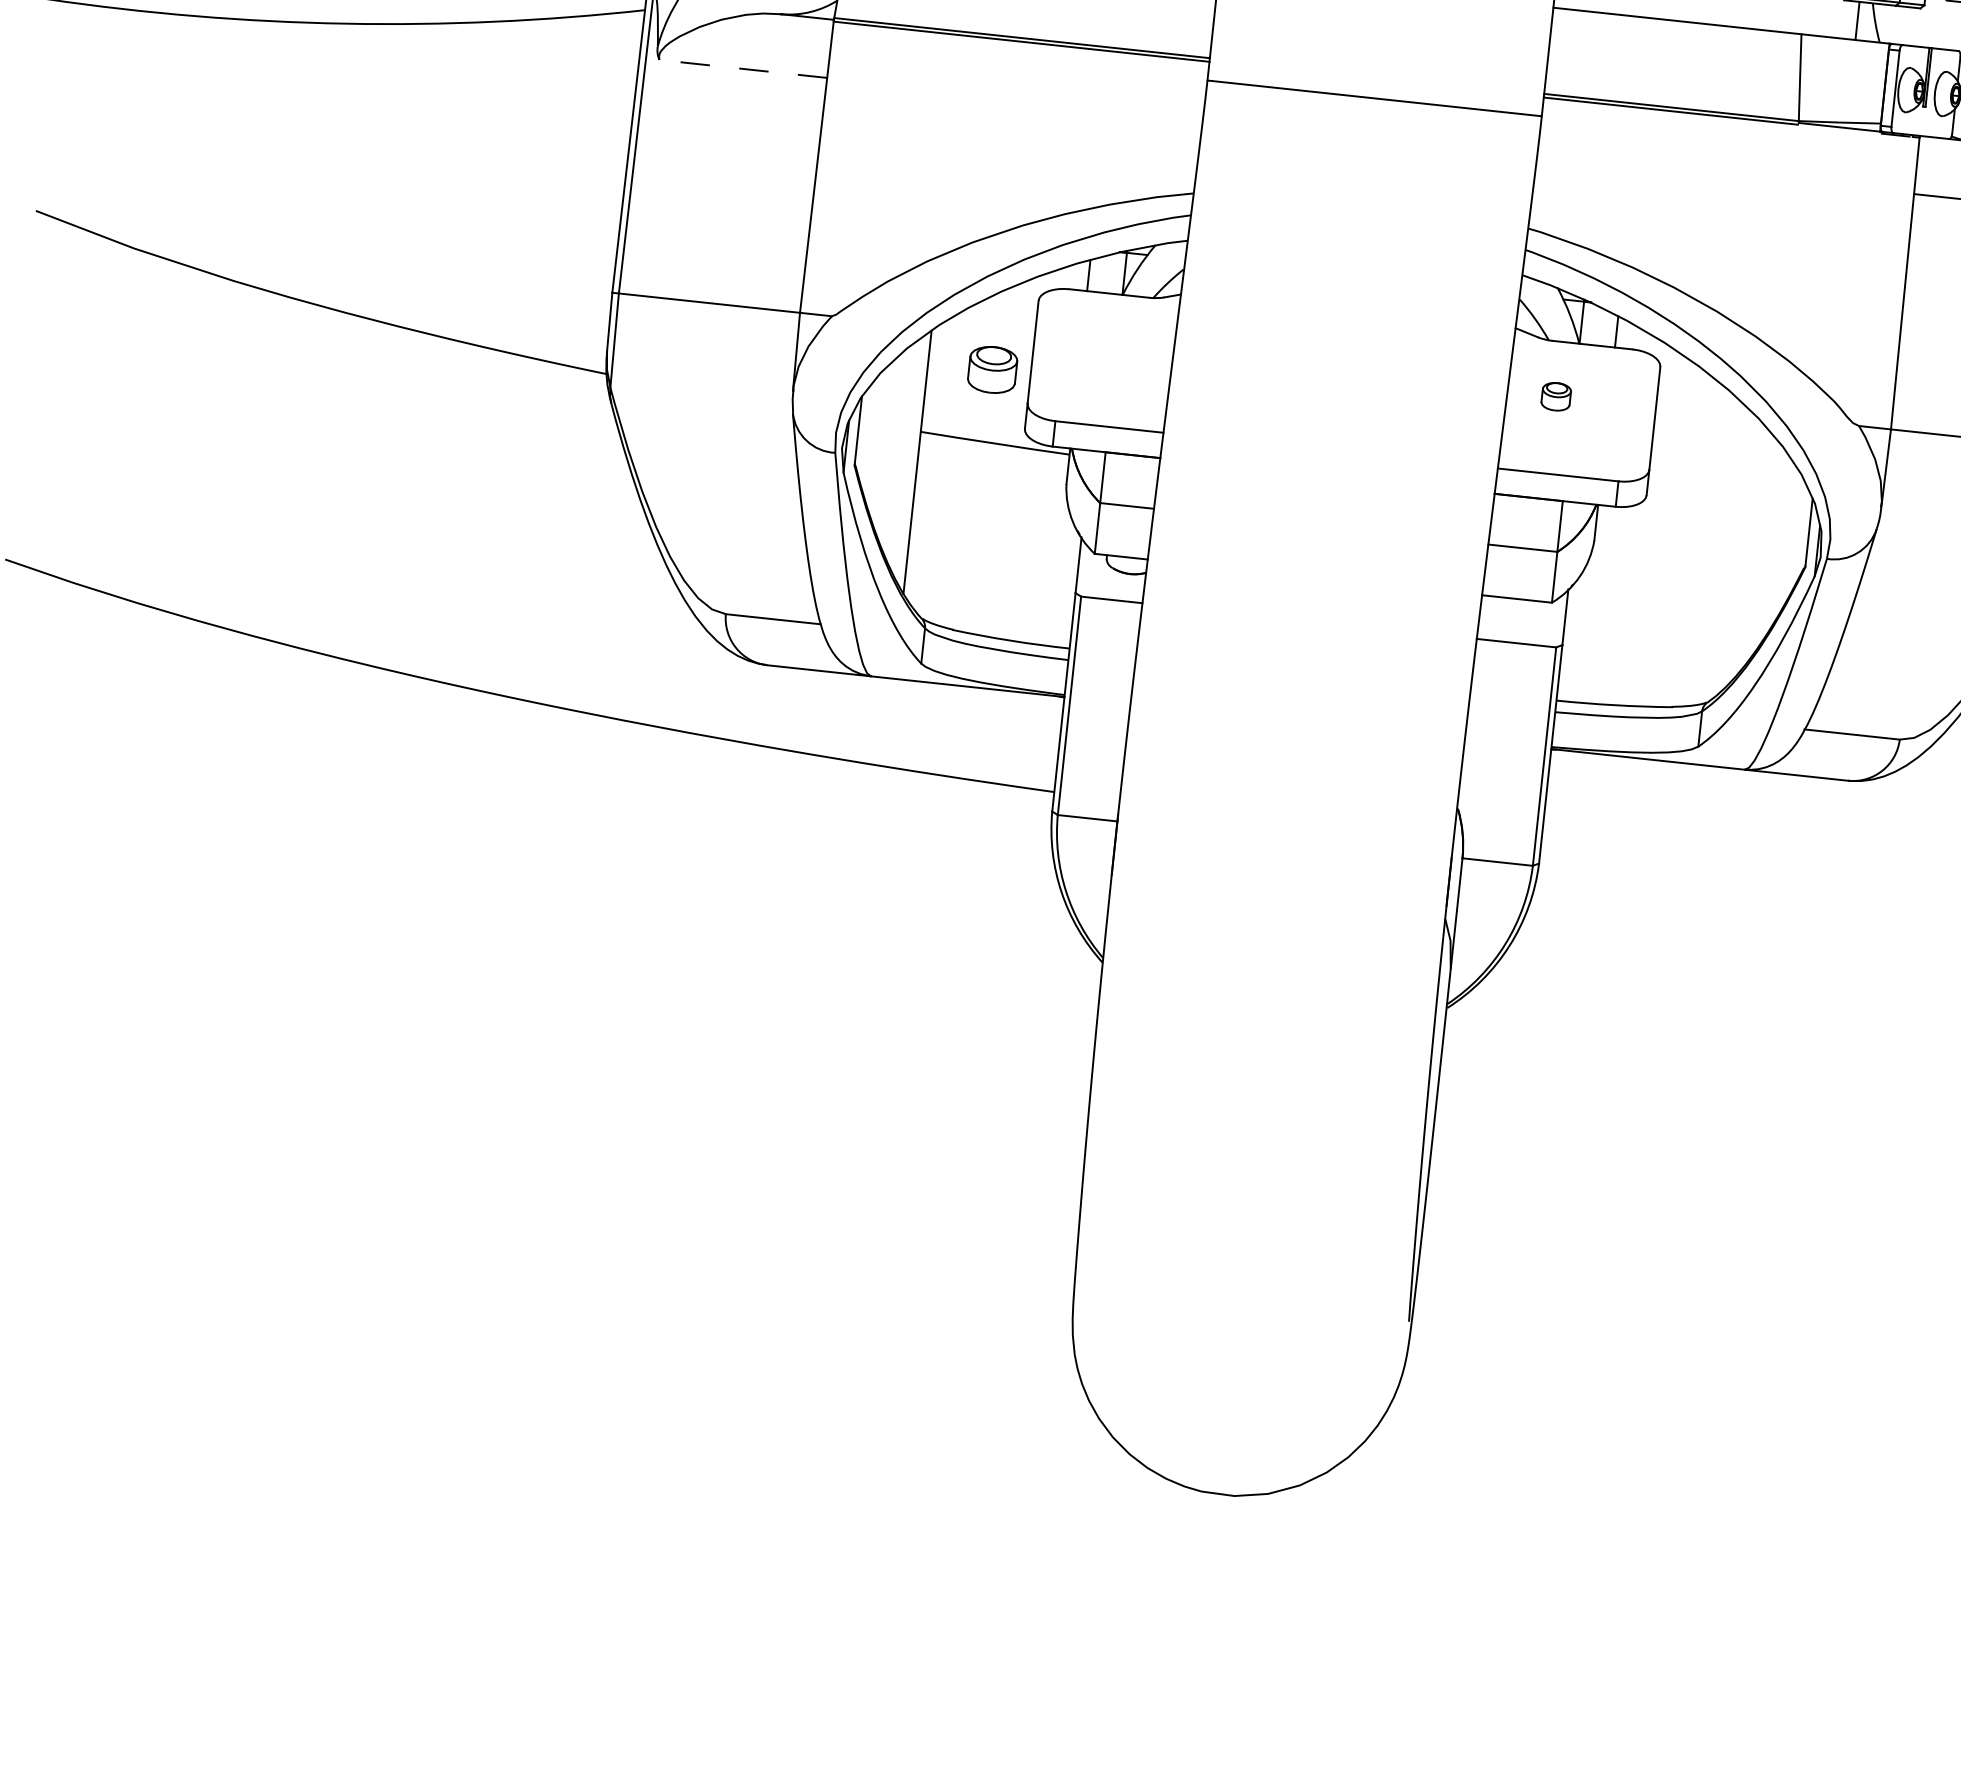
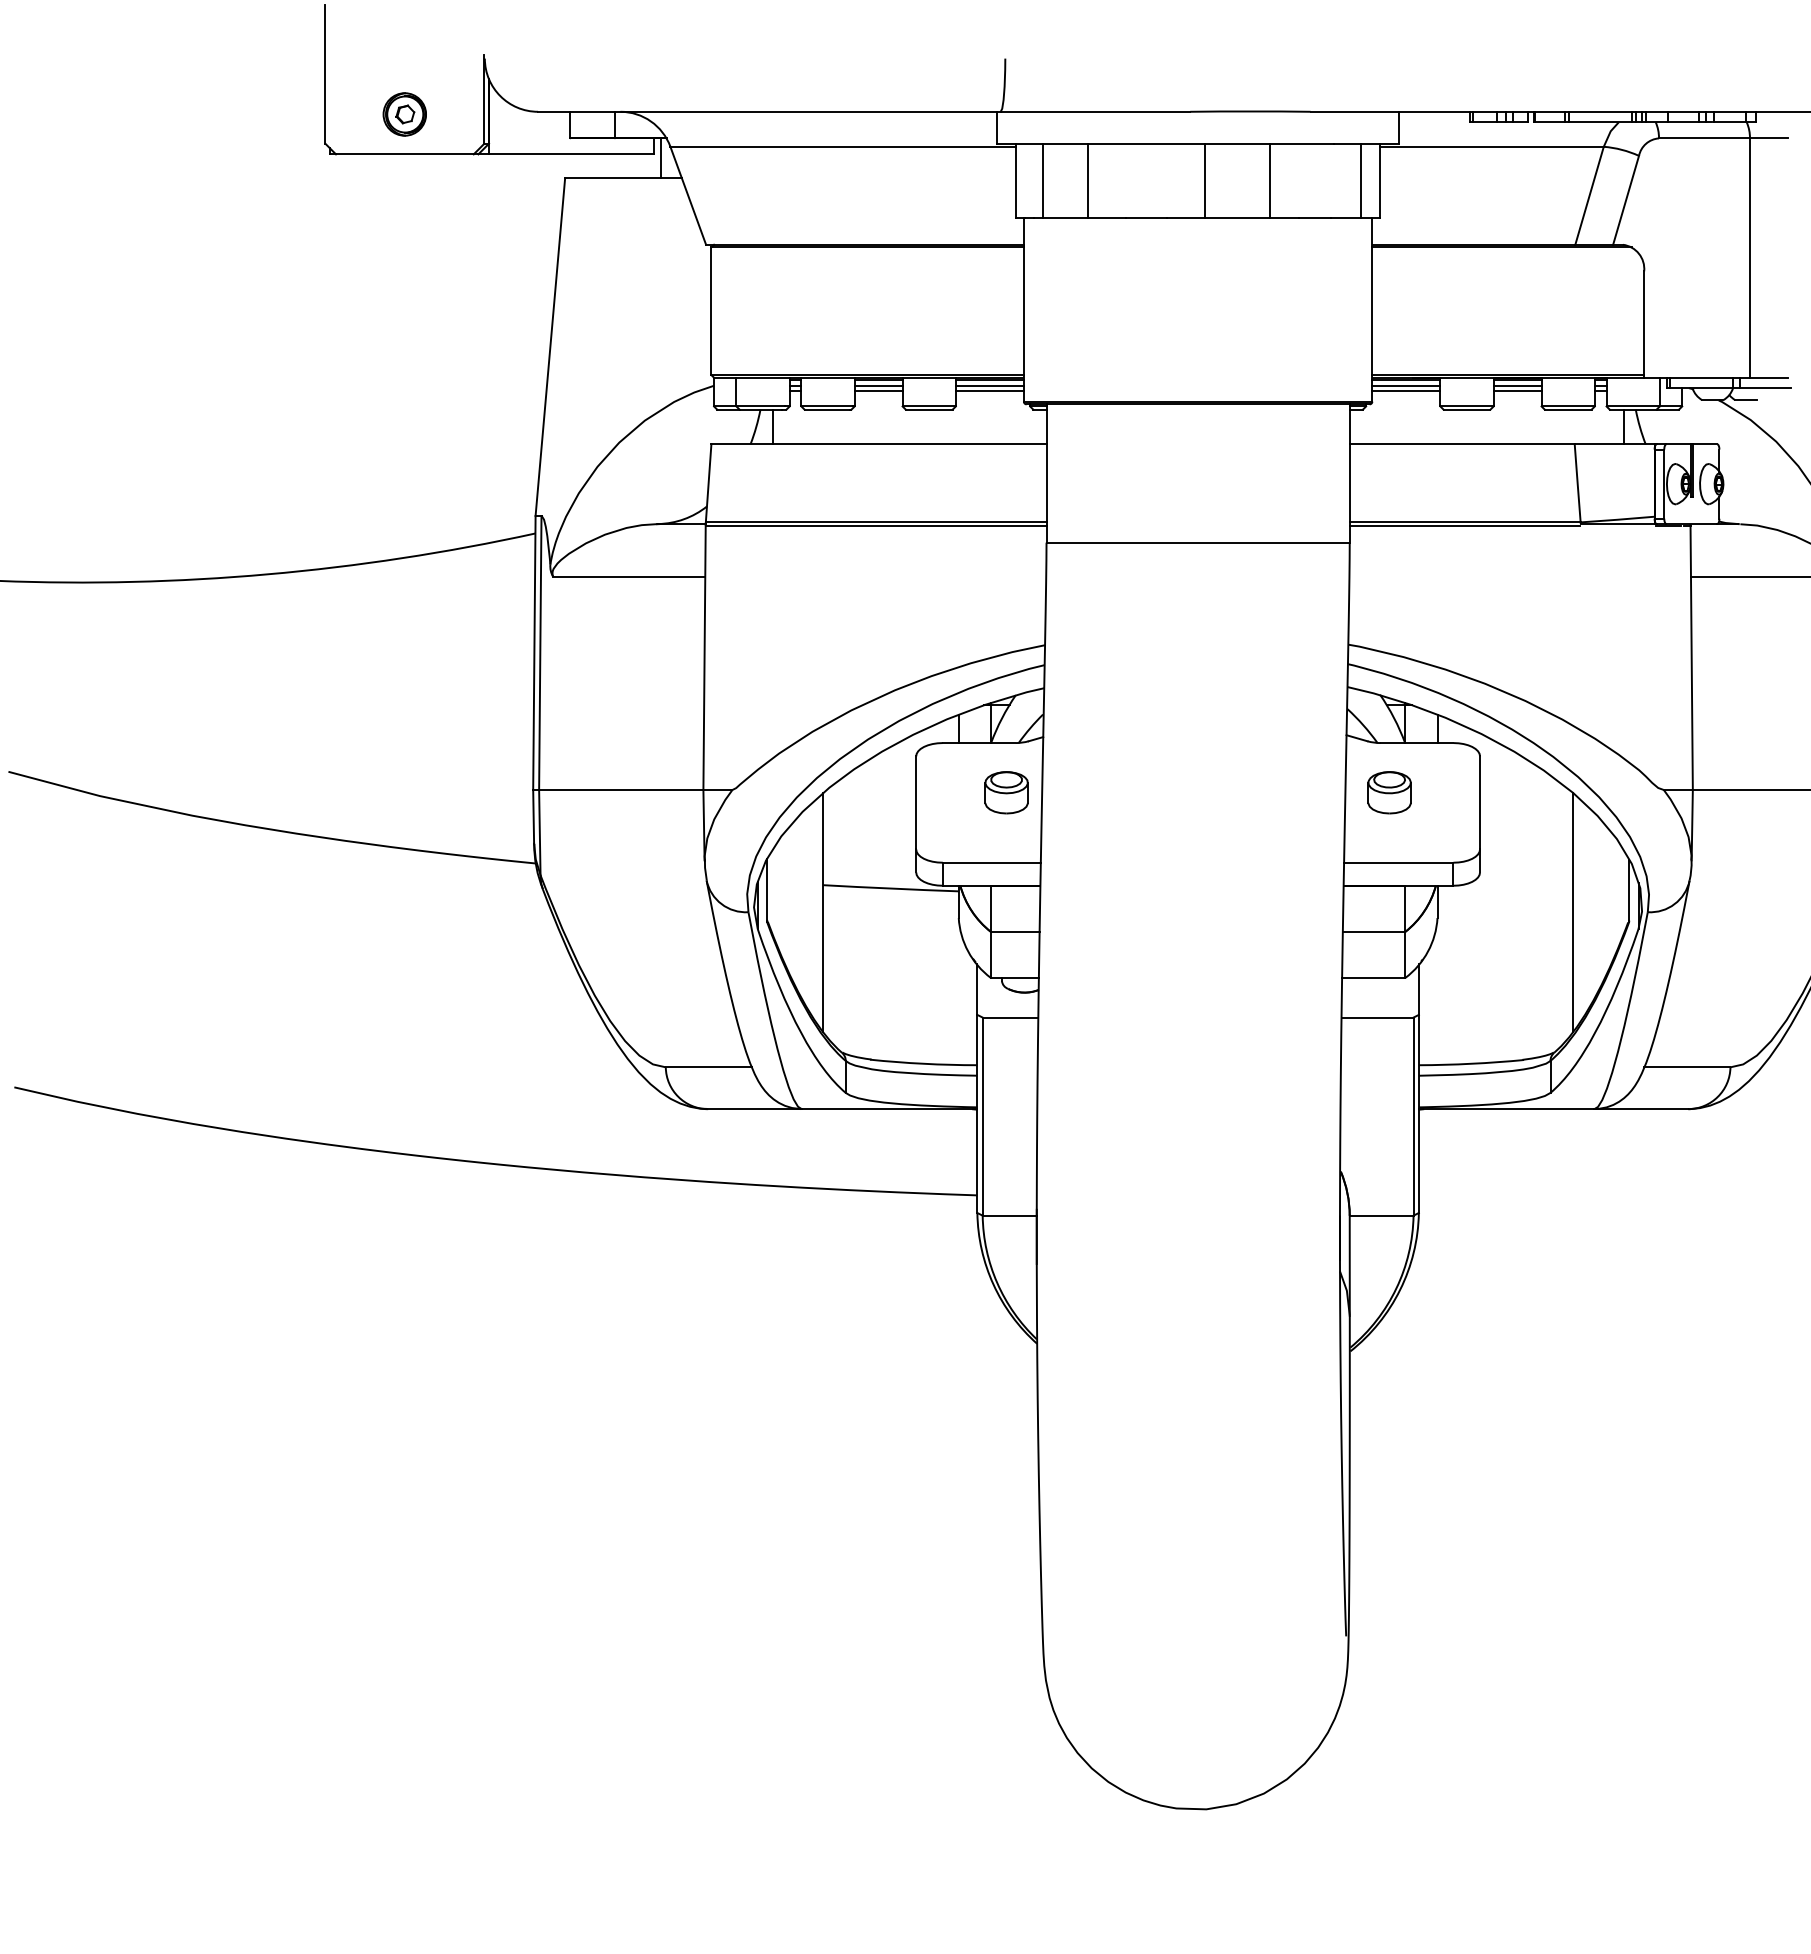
line: (742, 68) -> (628, 576), dashed -> solid
part: (992, 369) -> (1006, 792), moved
part: (1556, 396) -> (1389, 792), size x1.67
line: (1744, 550) -> (1573, 912), added

